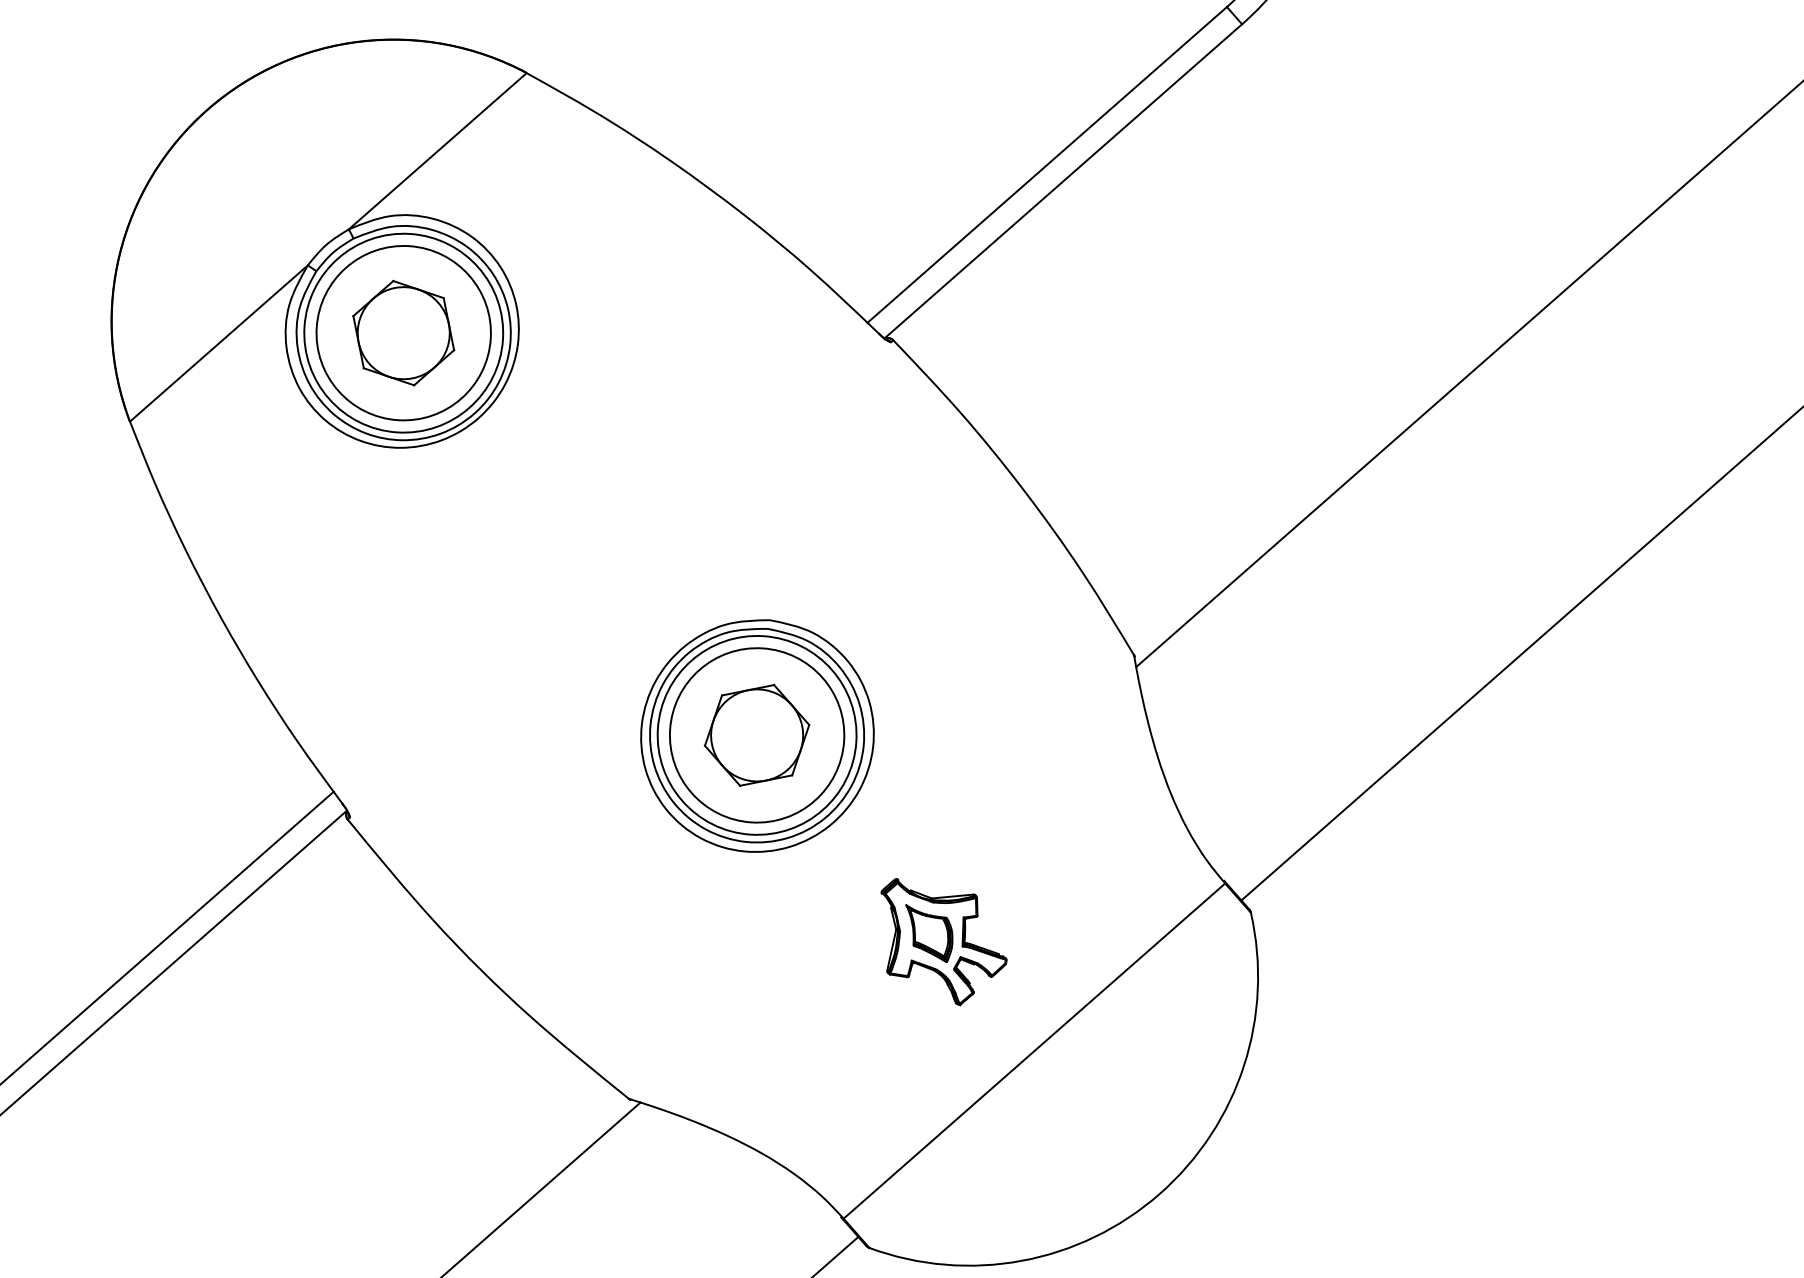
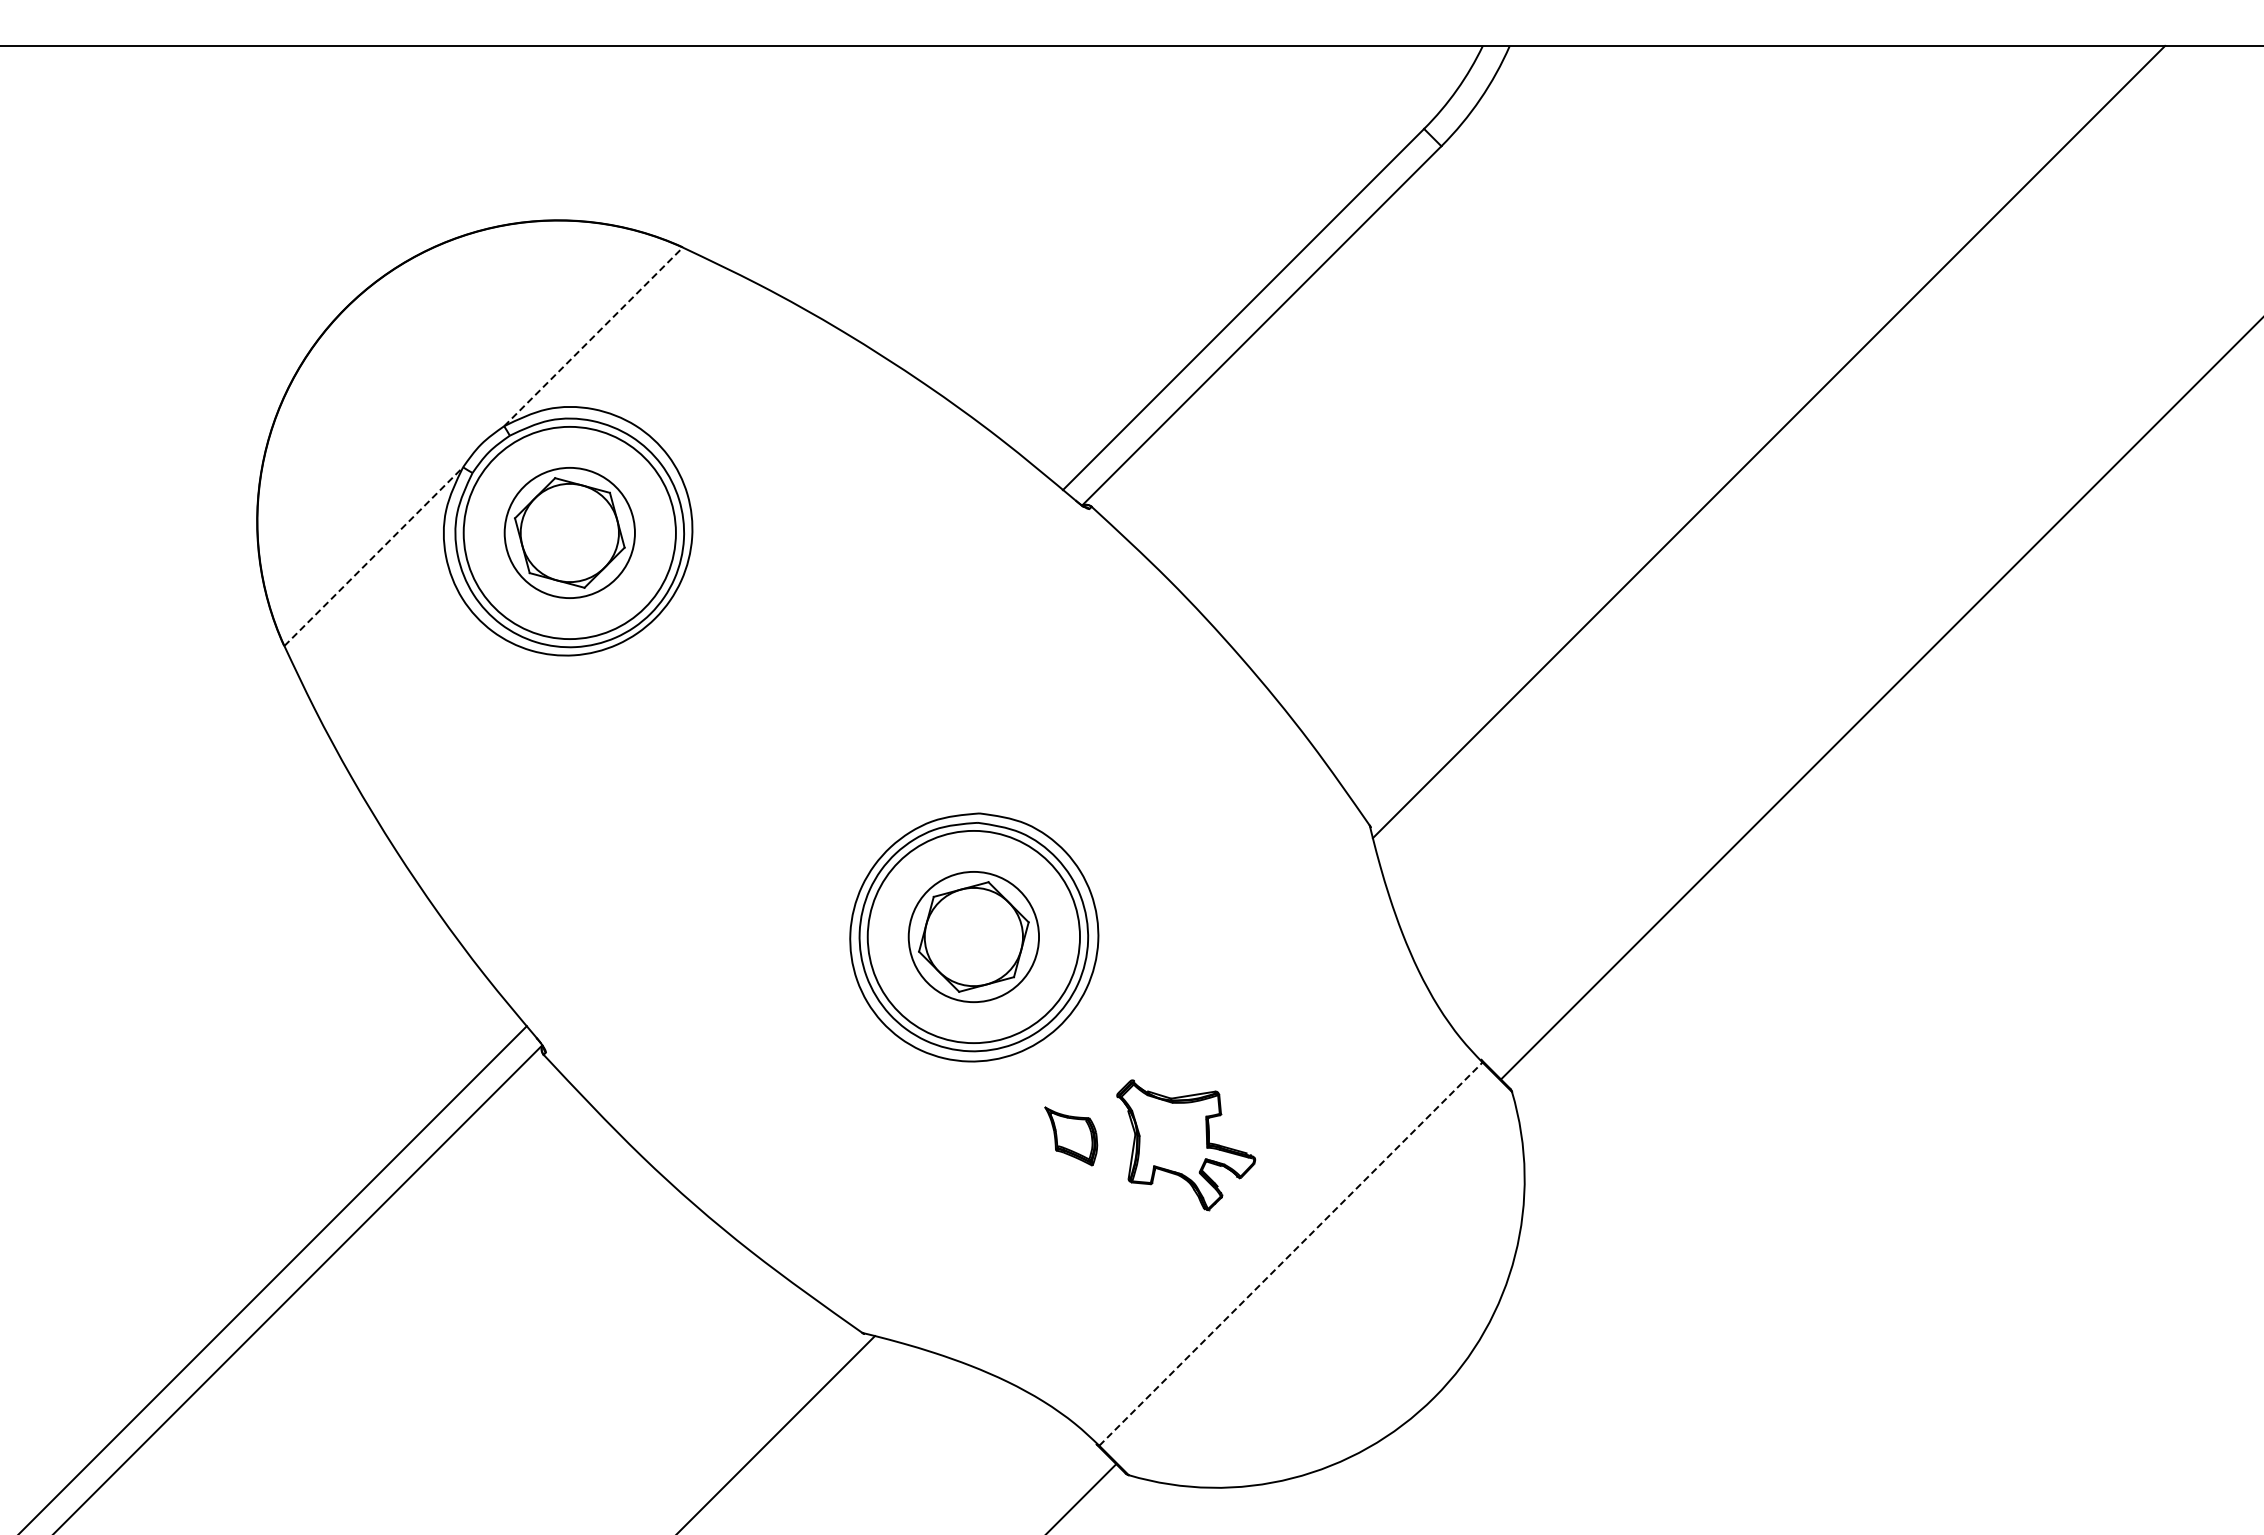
line: (437, 150) -> (593, 336), solid -> dashed
circle: (403, 332) -> (569, 532), size x0.7
line: (219, 343) -> (374, 556), solid -> dashed
circle: (756, 734) -> (973, 936), size x0.7
part: (928, 933) -> (1071, 1136), moved
line: (1034, 1050) -> (1291, 1253), solid -> dashed

